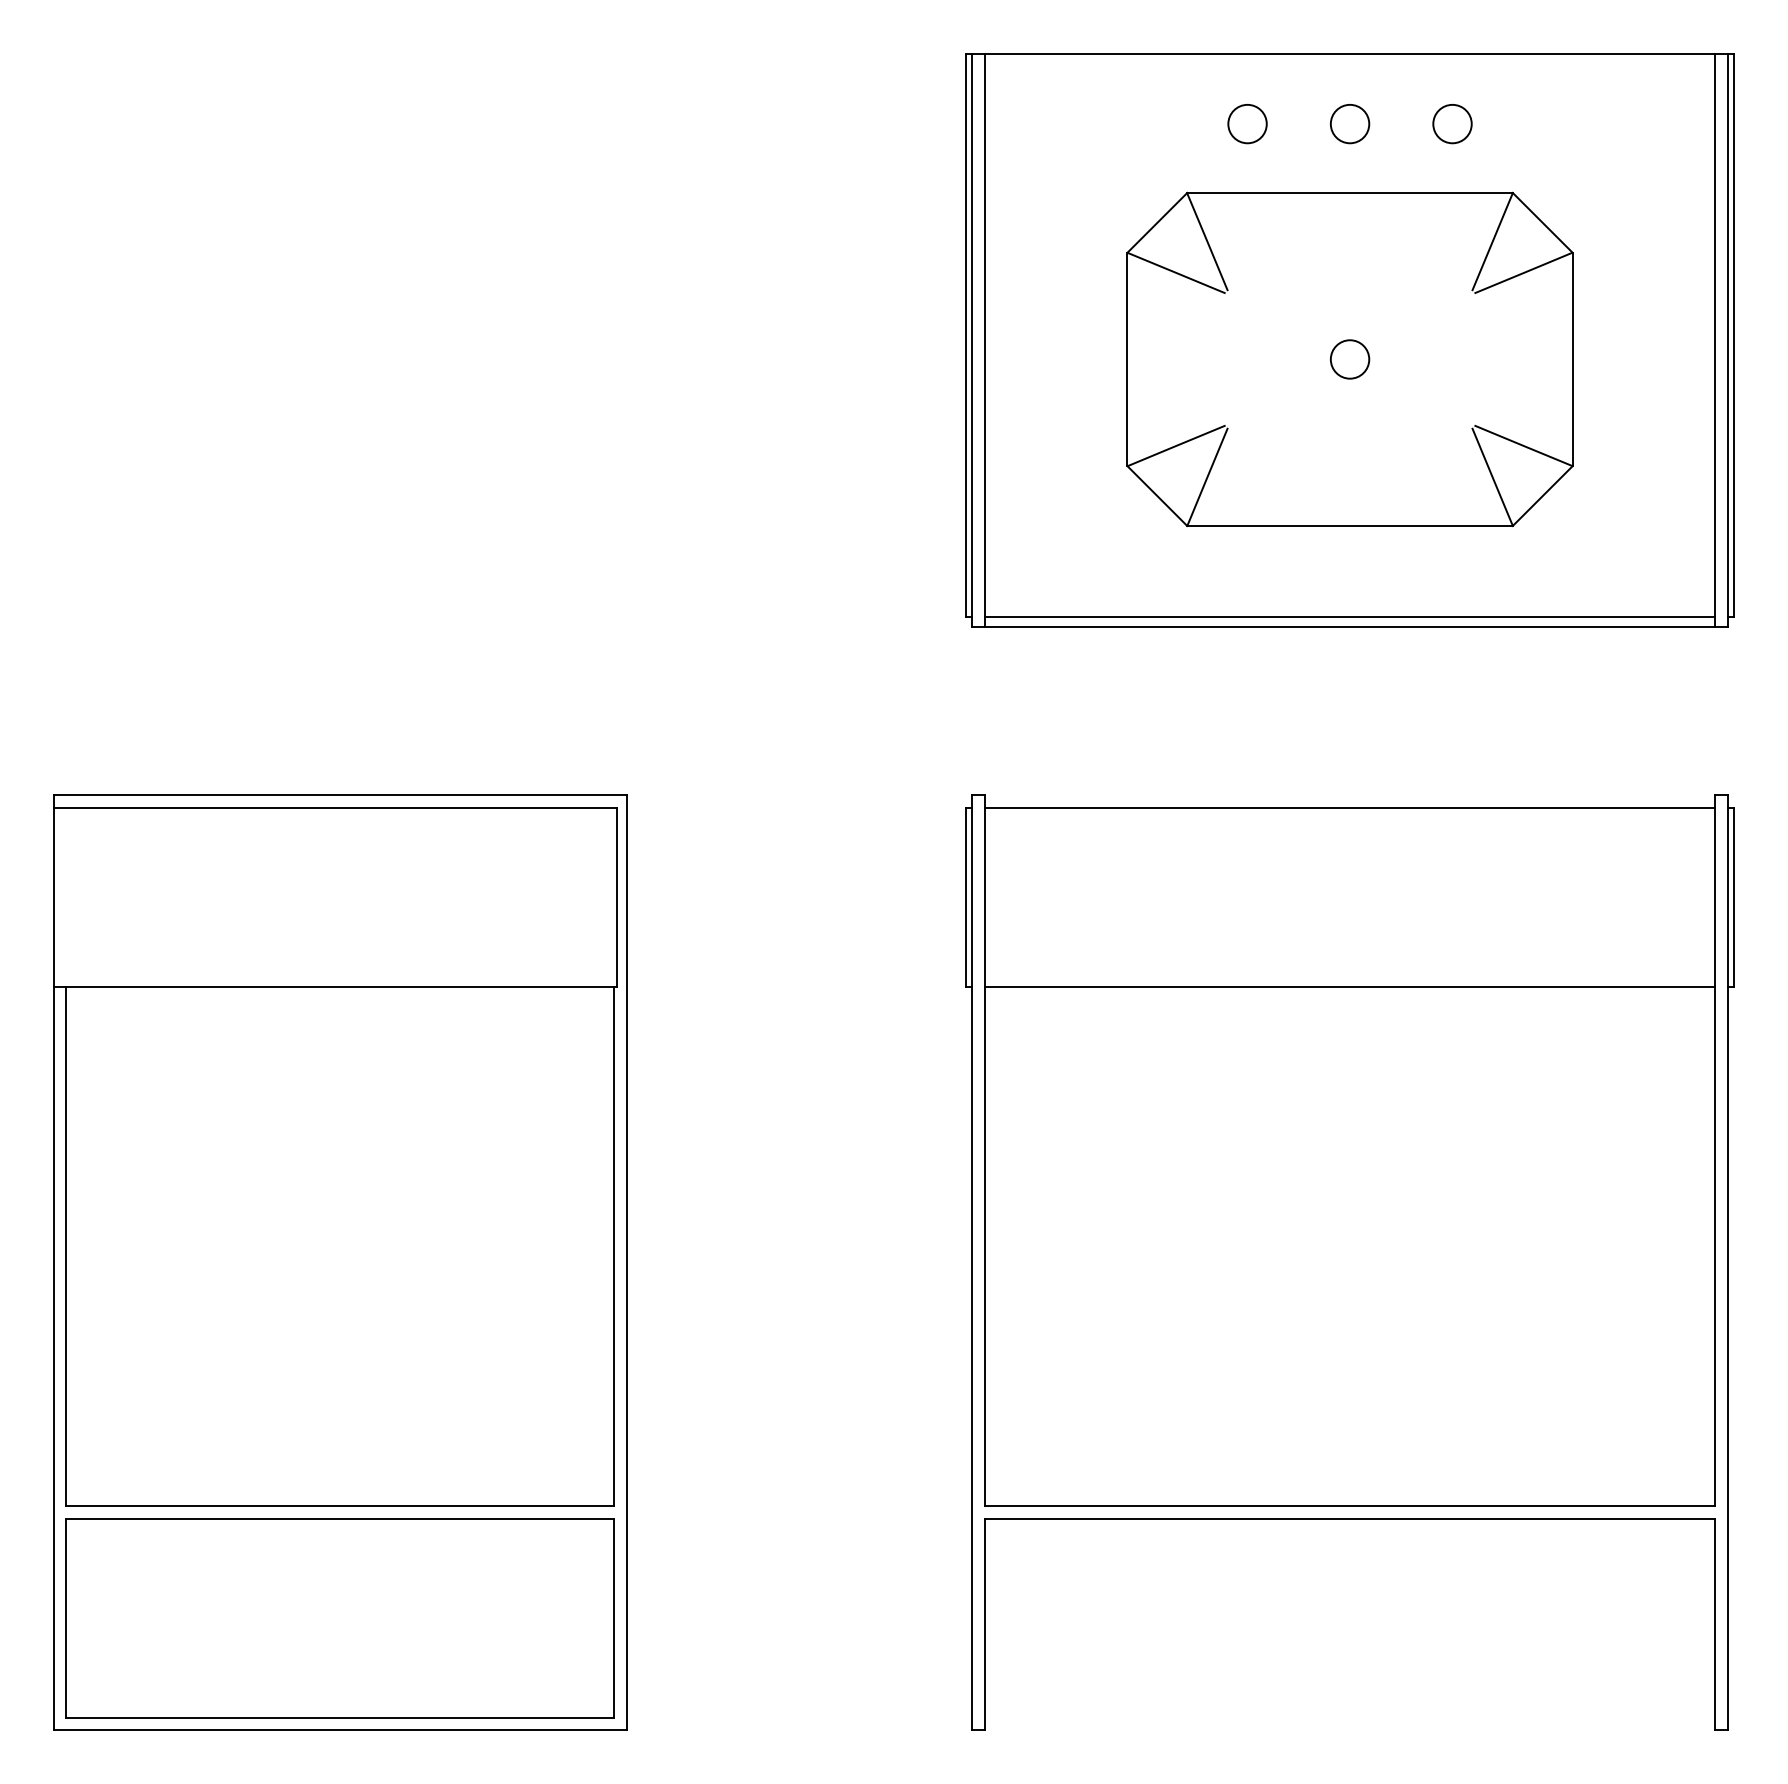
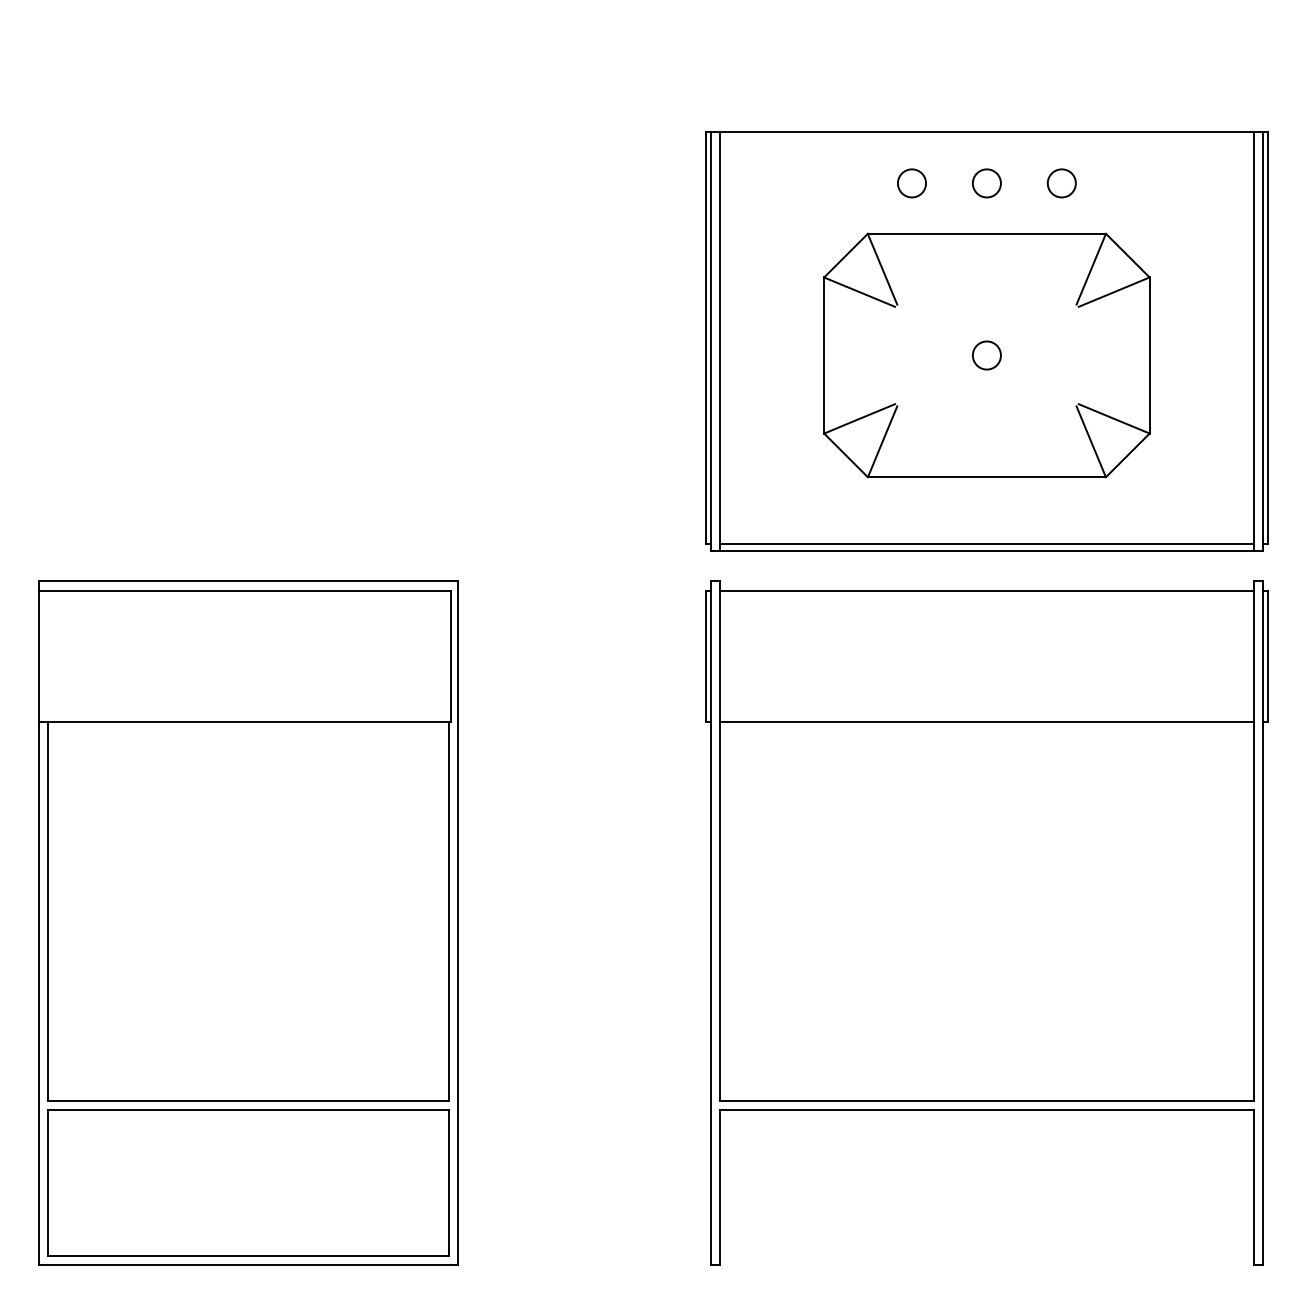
part: (1349, 340) -> (986, 341), moved

